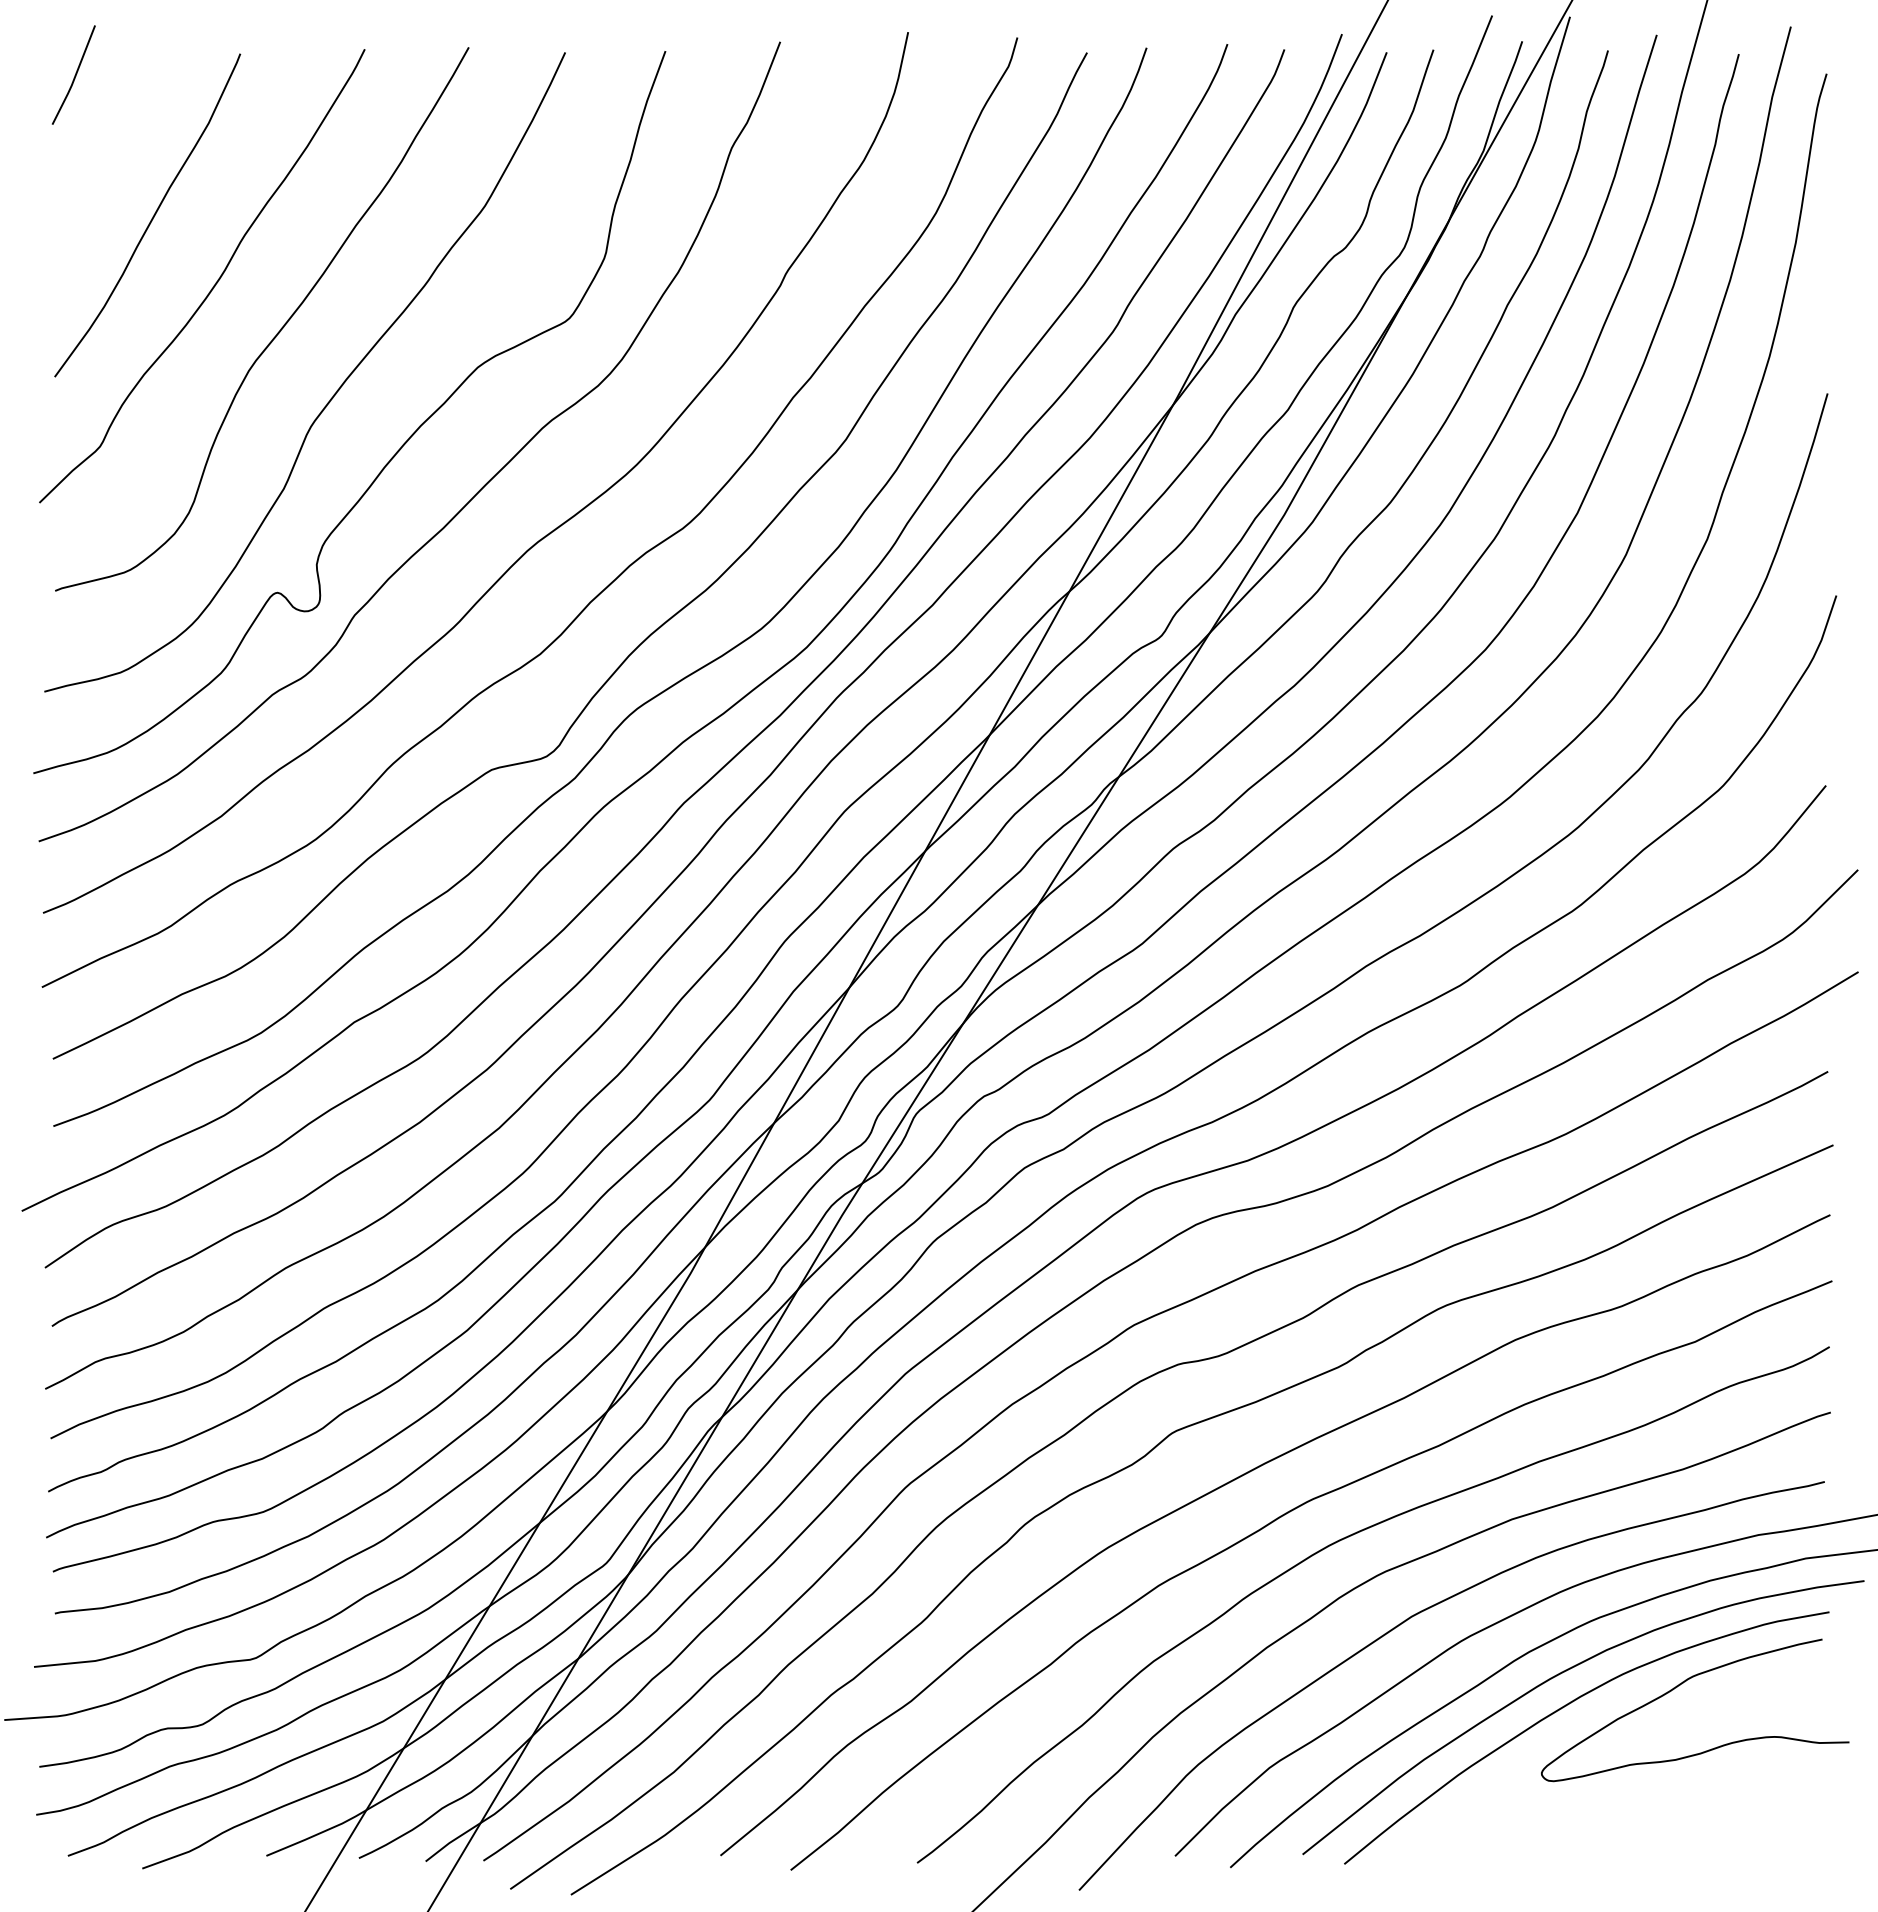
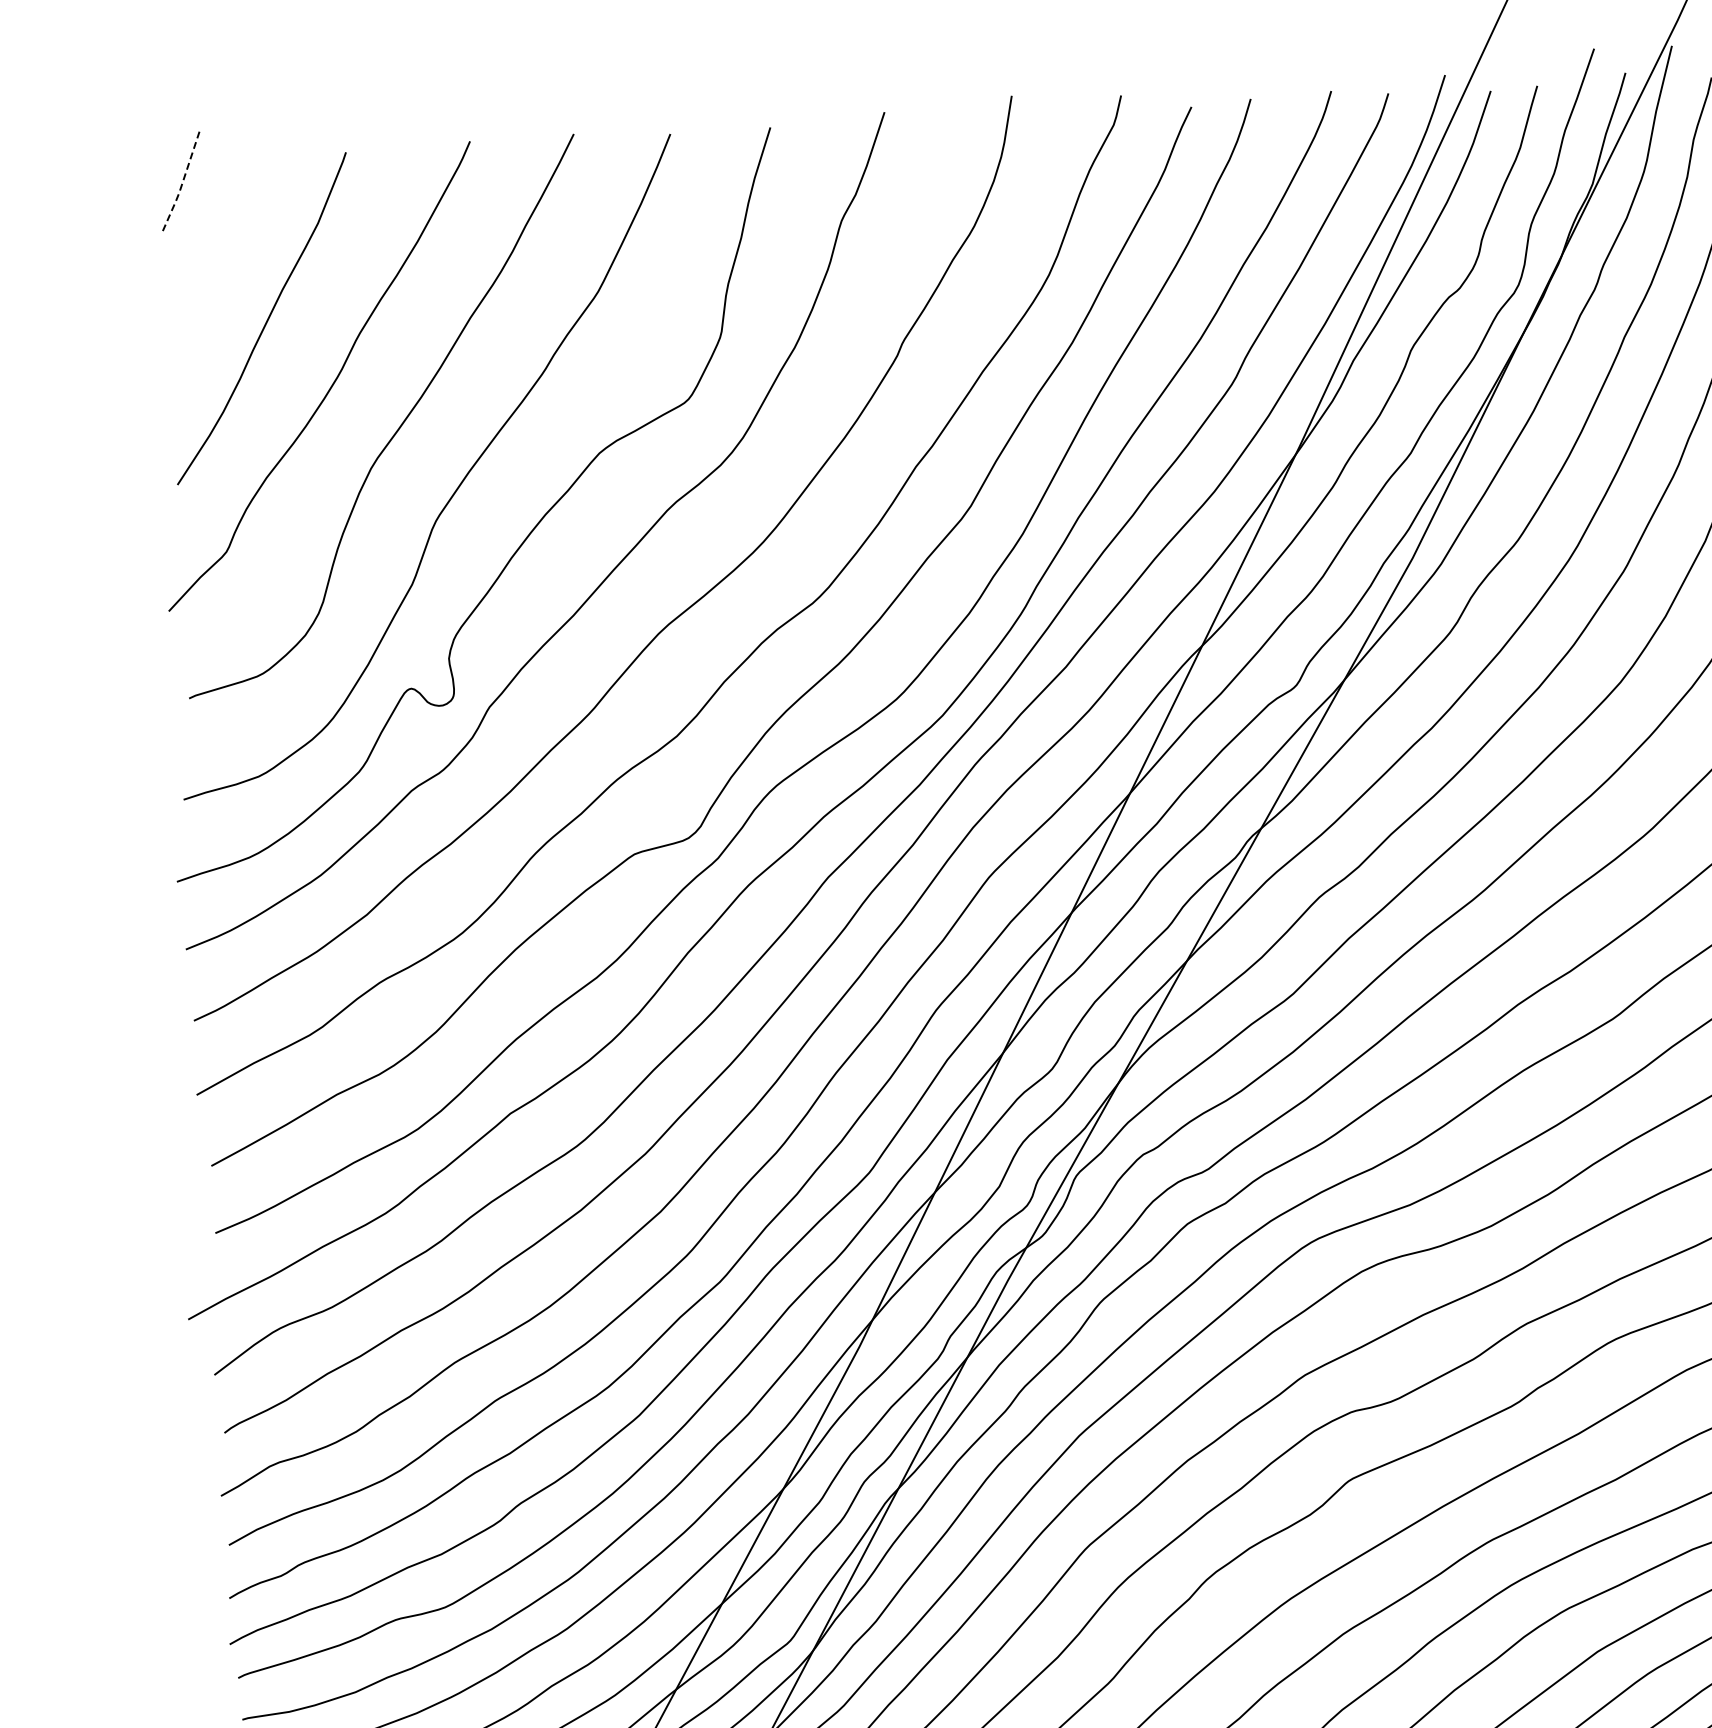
line: (75, 77) -> (182, 184), solid -> dashed

